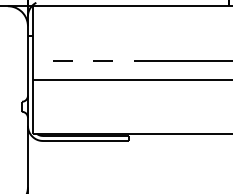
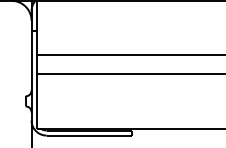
line: (92, 60) -> (96, 55), dashed -> solid

